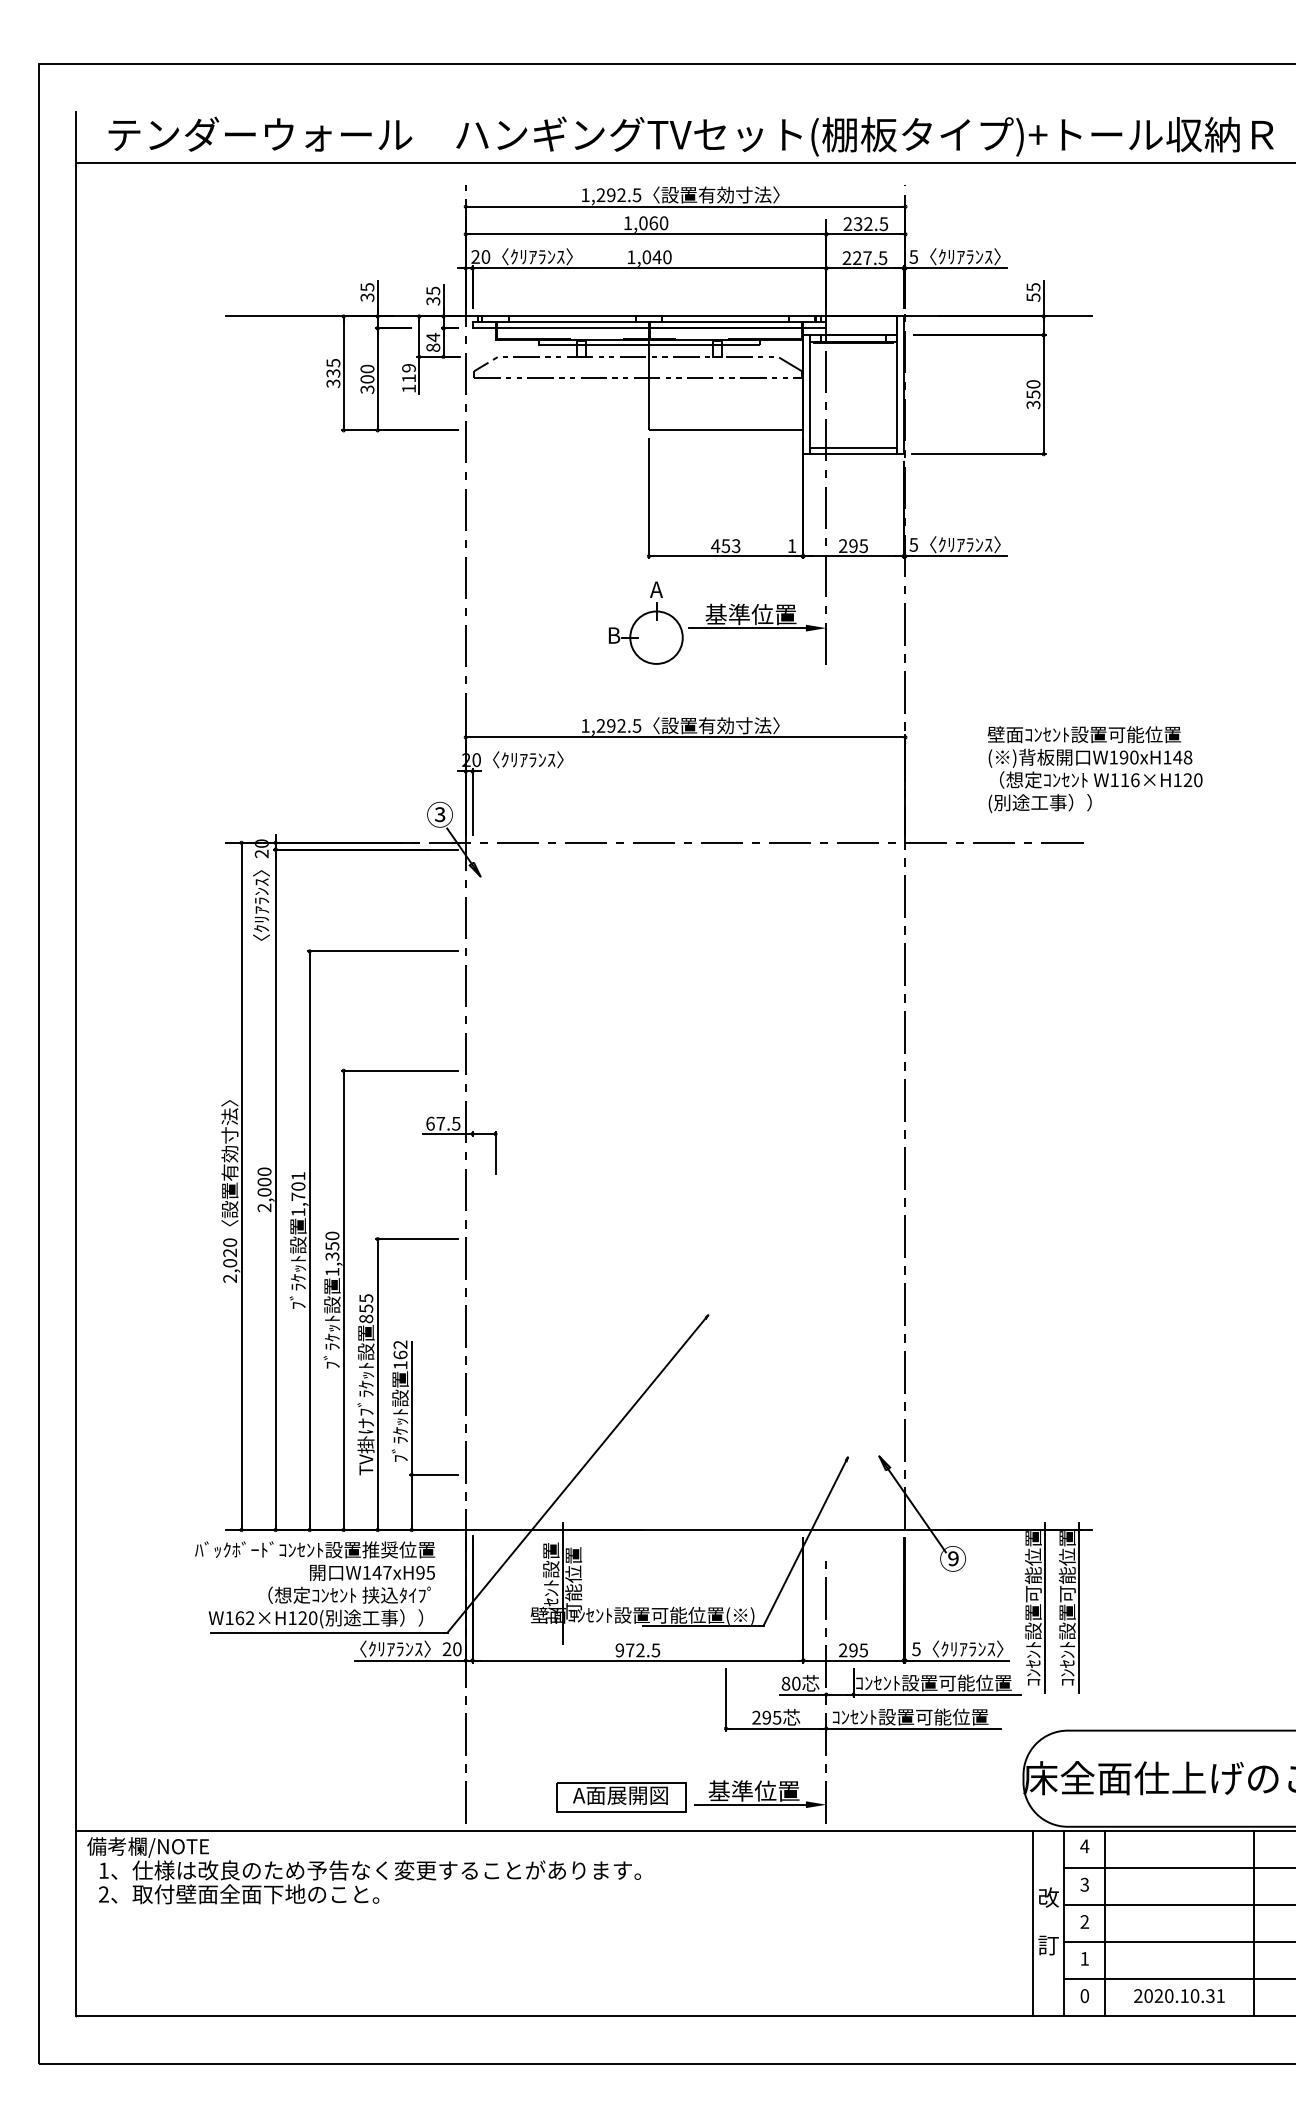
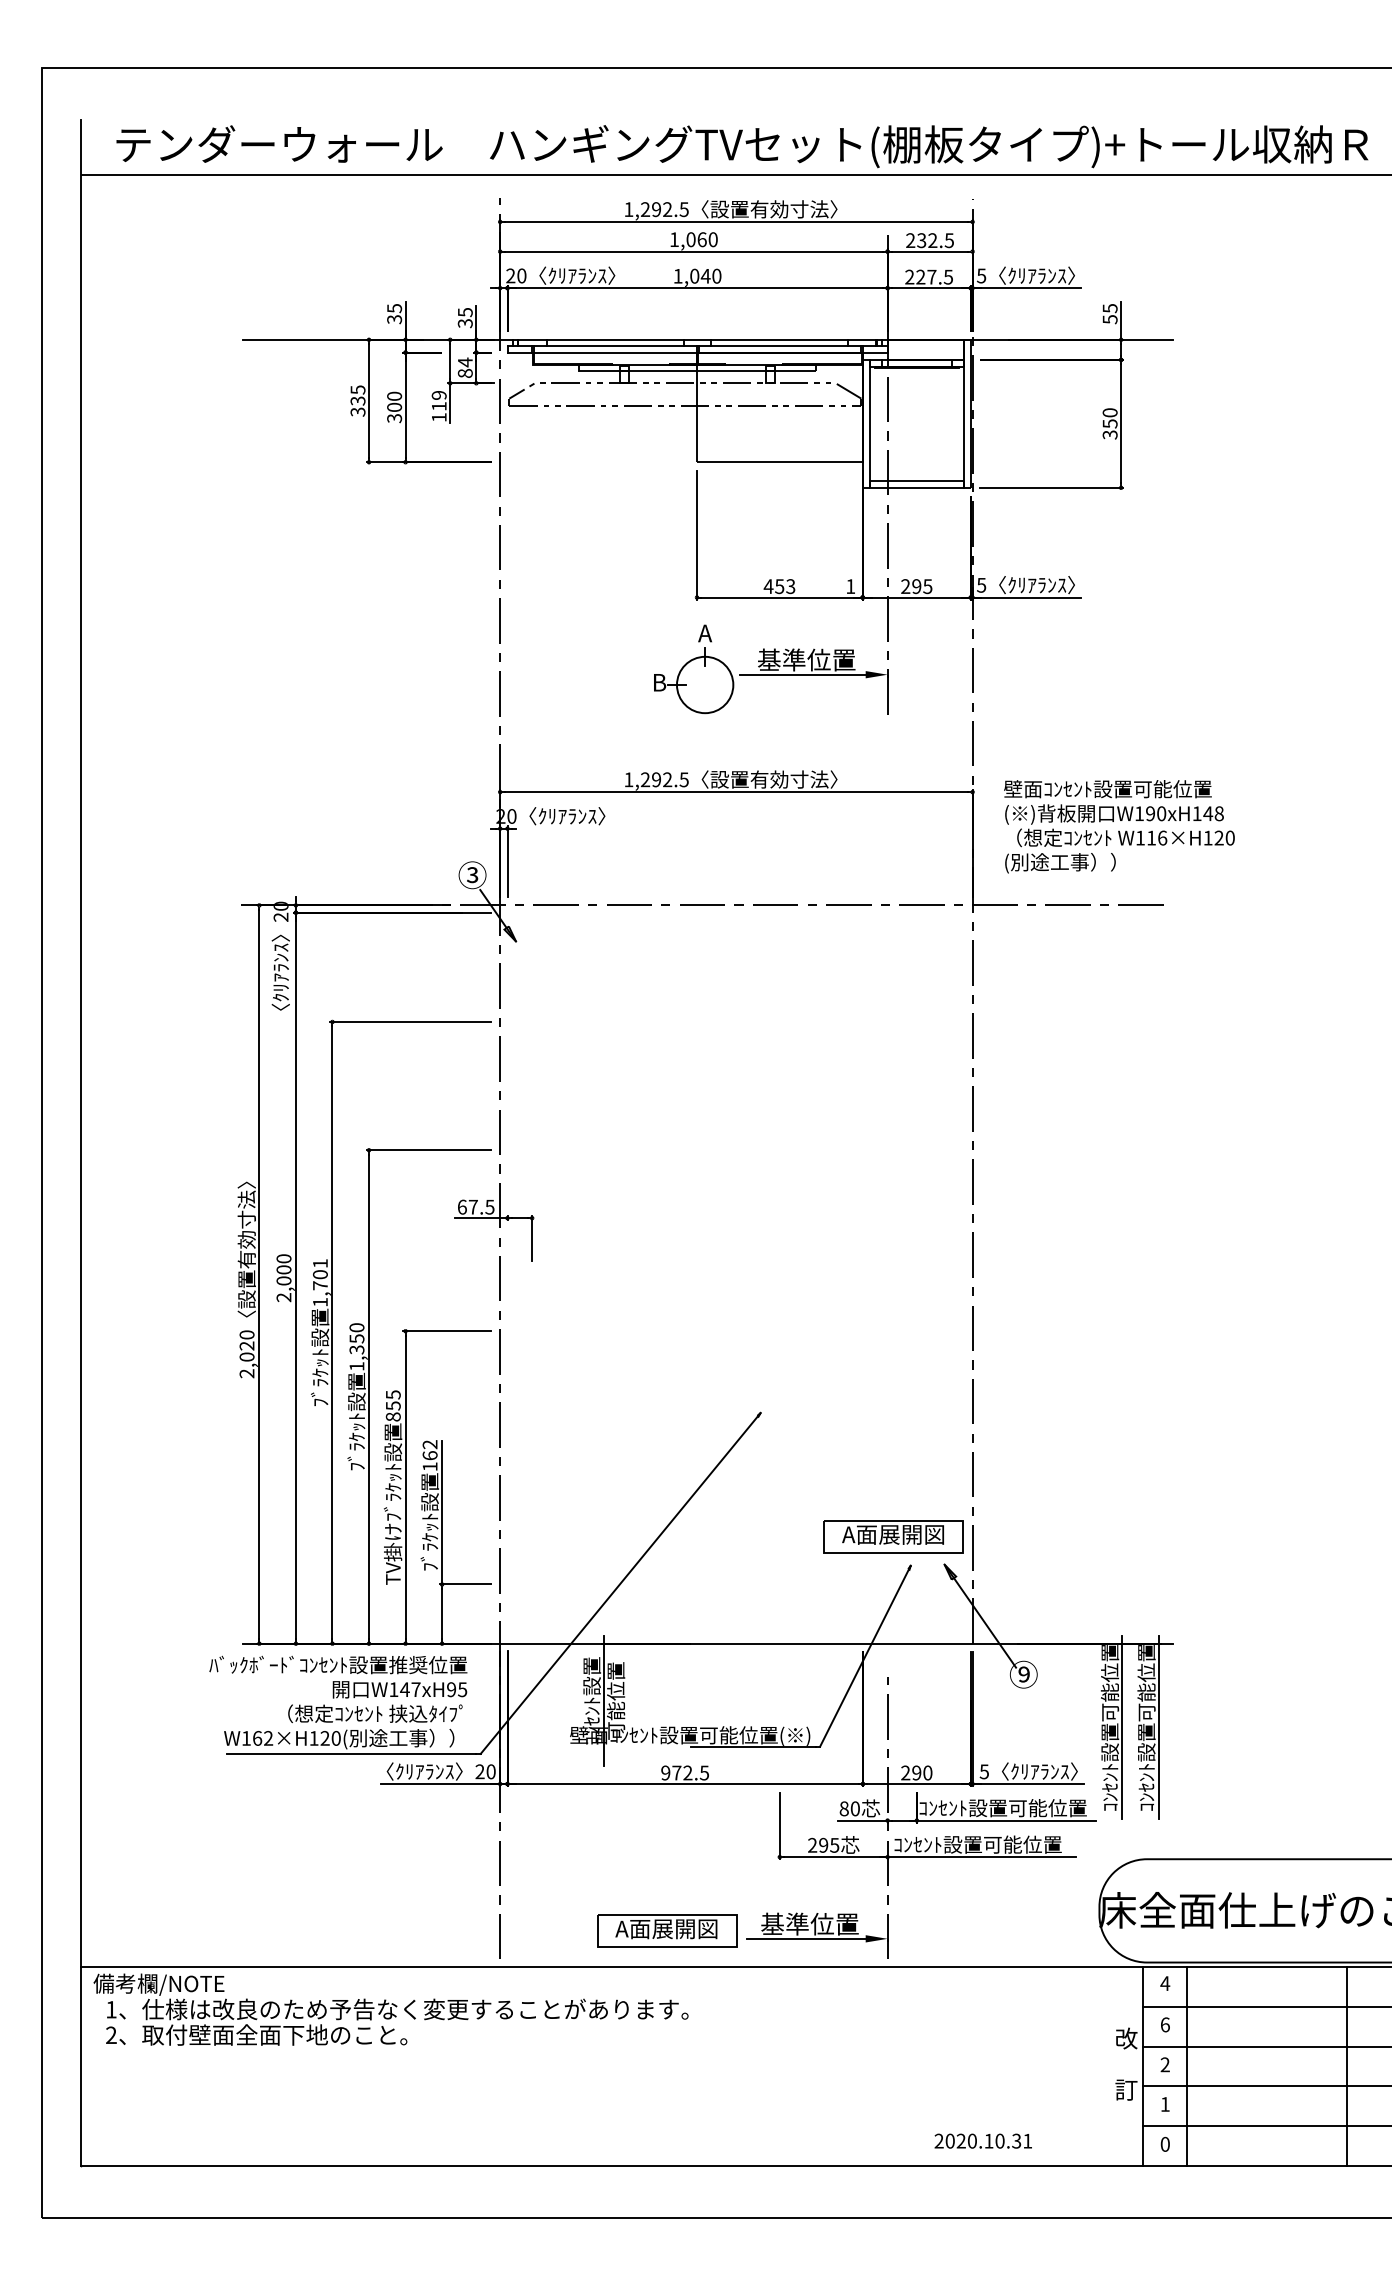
text: (1094, 769) -> (1118, 826), moved
part: (832, 1430) -> (894, 1536), added
text: (863, 1650) -> (927, 1773), 295 -> 290
text: (1084, 1884) -> (1164, 2024), 3 -> 6
line: (1033, 1923) -> (1110, 2066), removed
text: (1179, 1995) -> (983, 2140), moved

